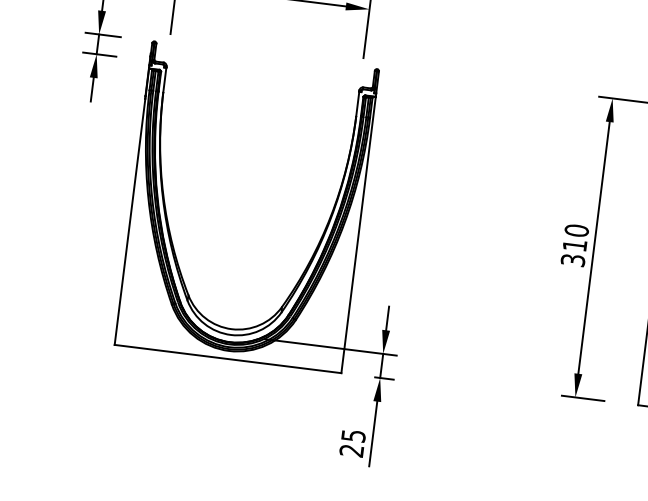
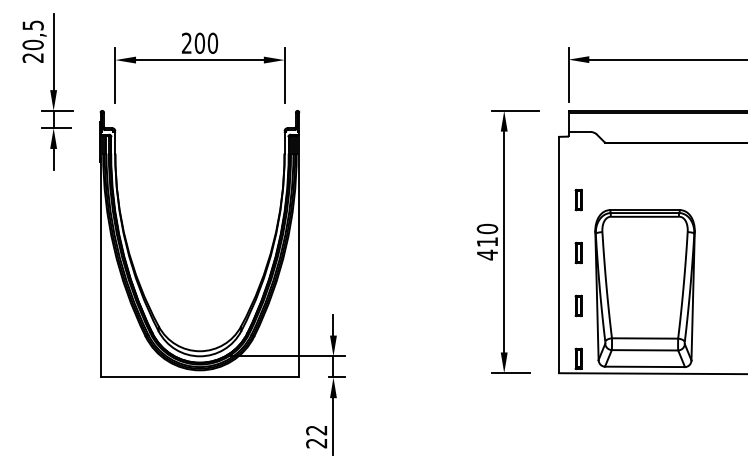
text: (573, 259) -> (487, 254), 310 -> 410
text: (353, 436) -> (316, 430), 25 -> 22

